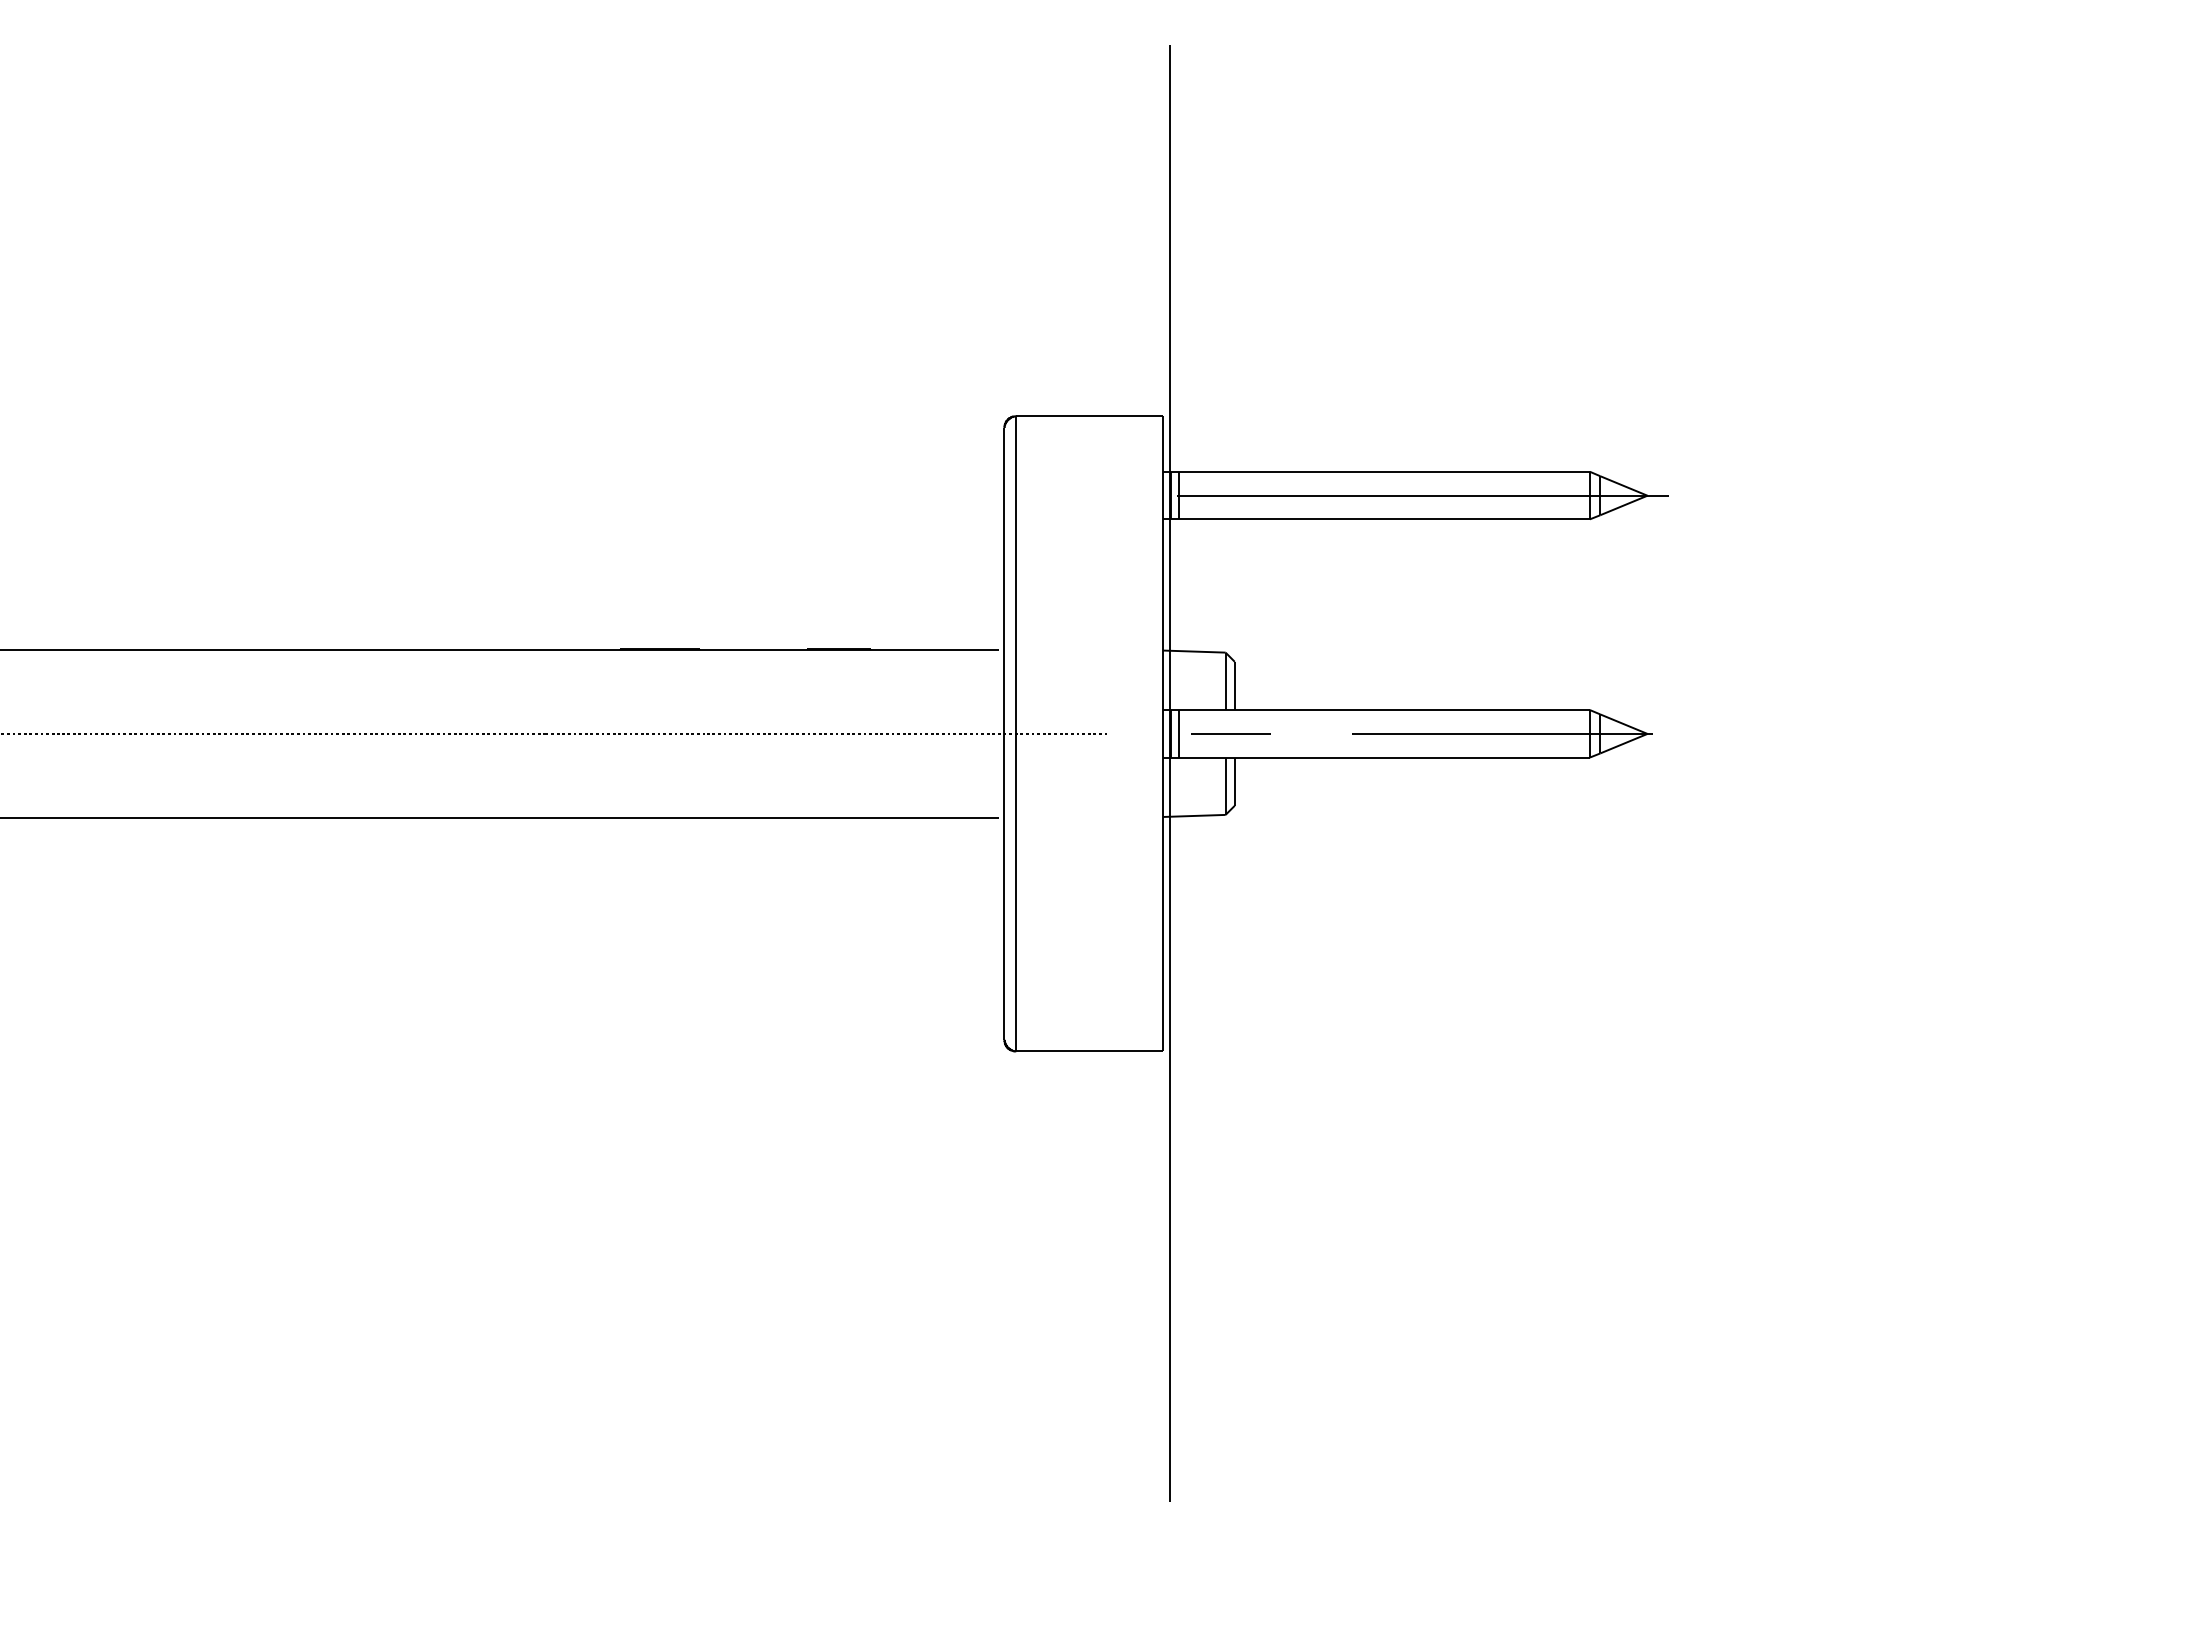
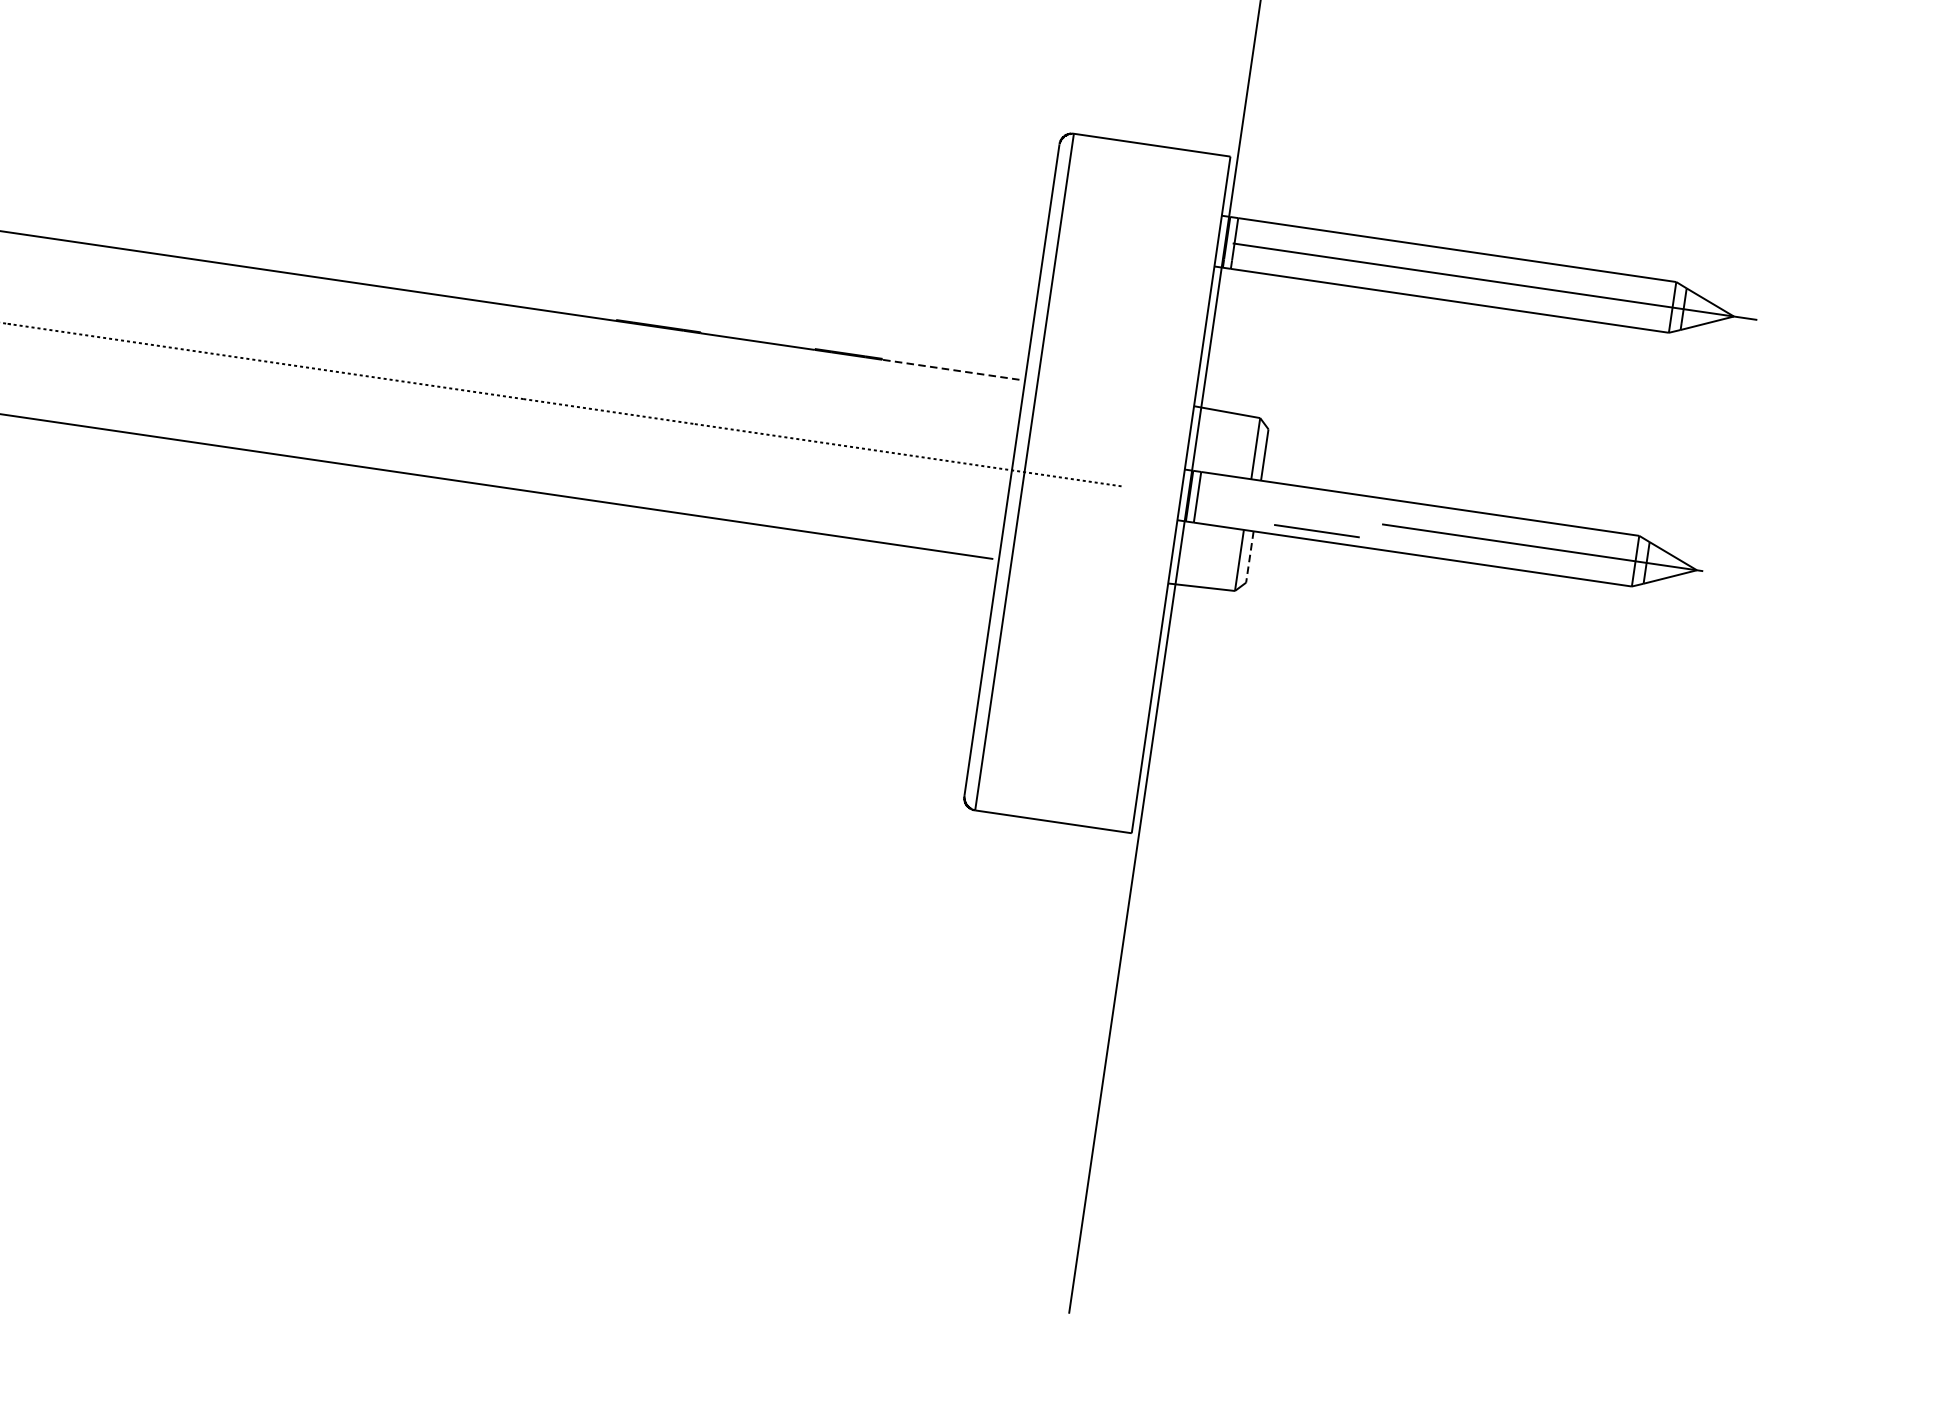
line: (934, 649) -> (950, 369), solid -> dashed
line: (1230, 733) -> (1316, 530), moved
line: (1234, 782) -> (1249, 557), solid -> dashed

